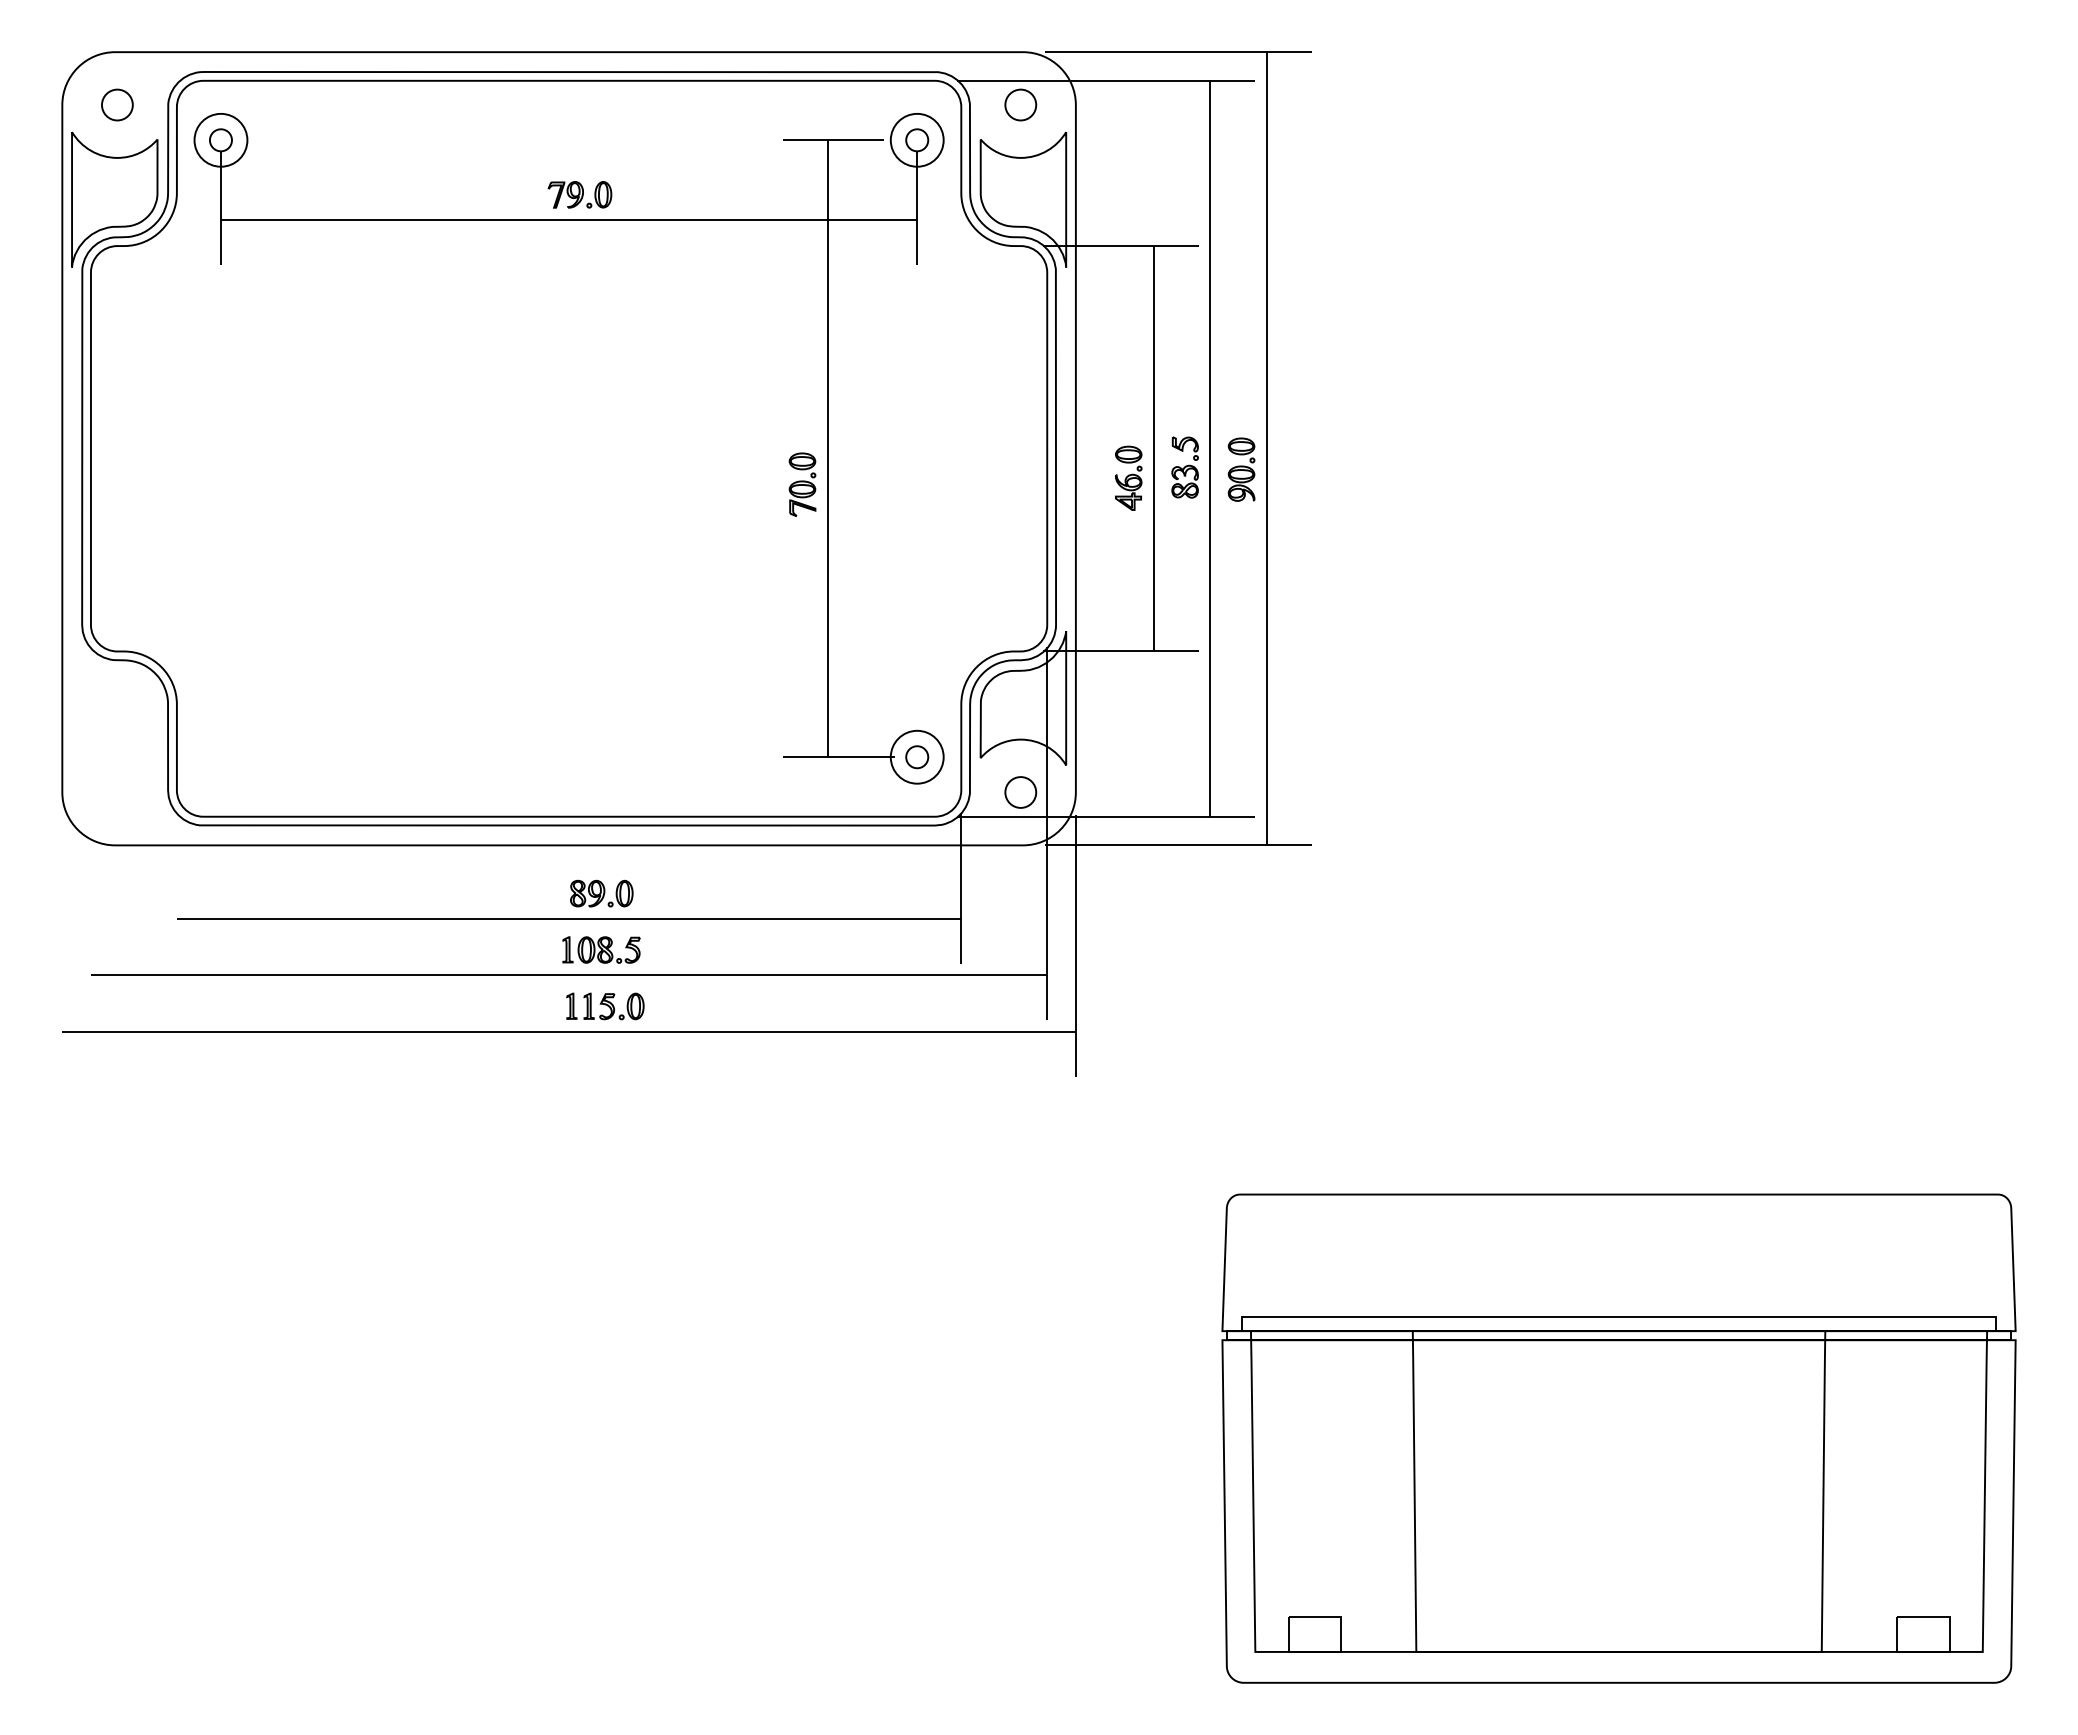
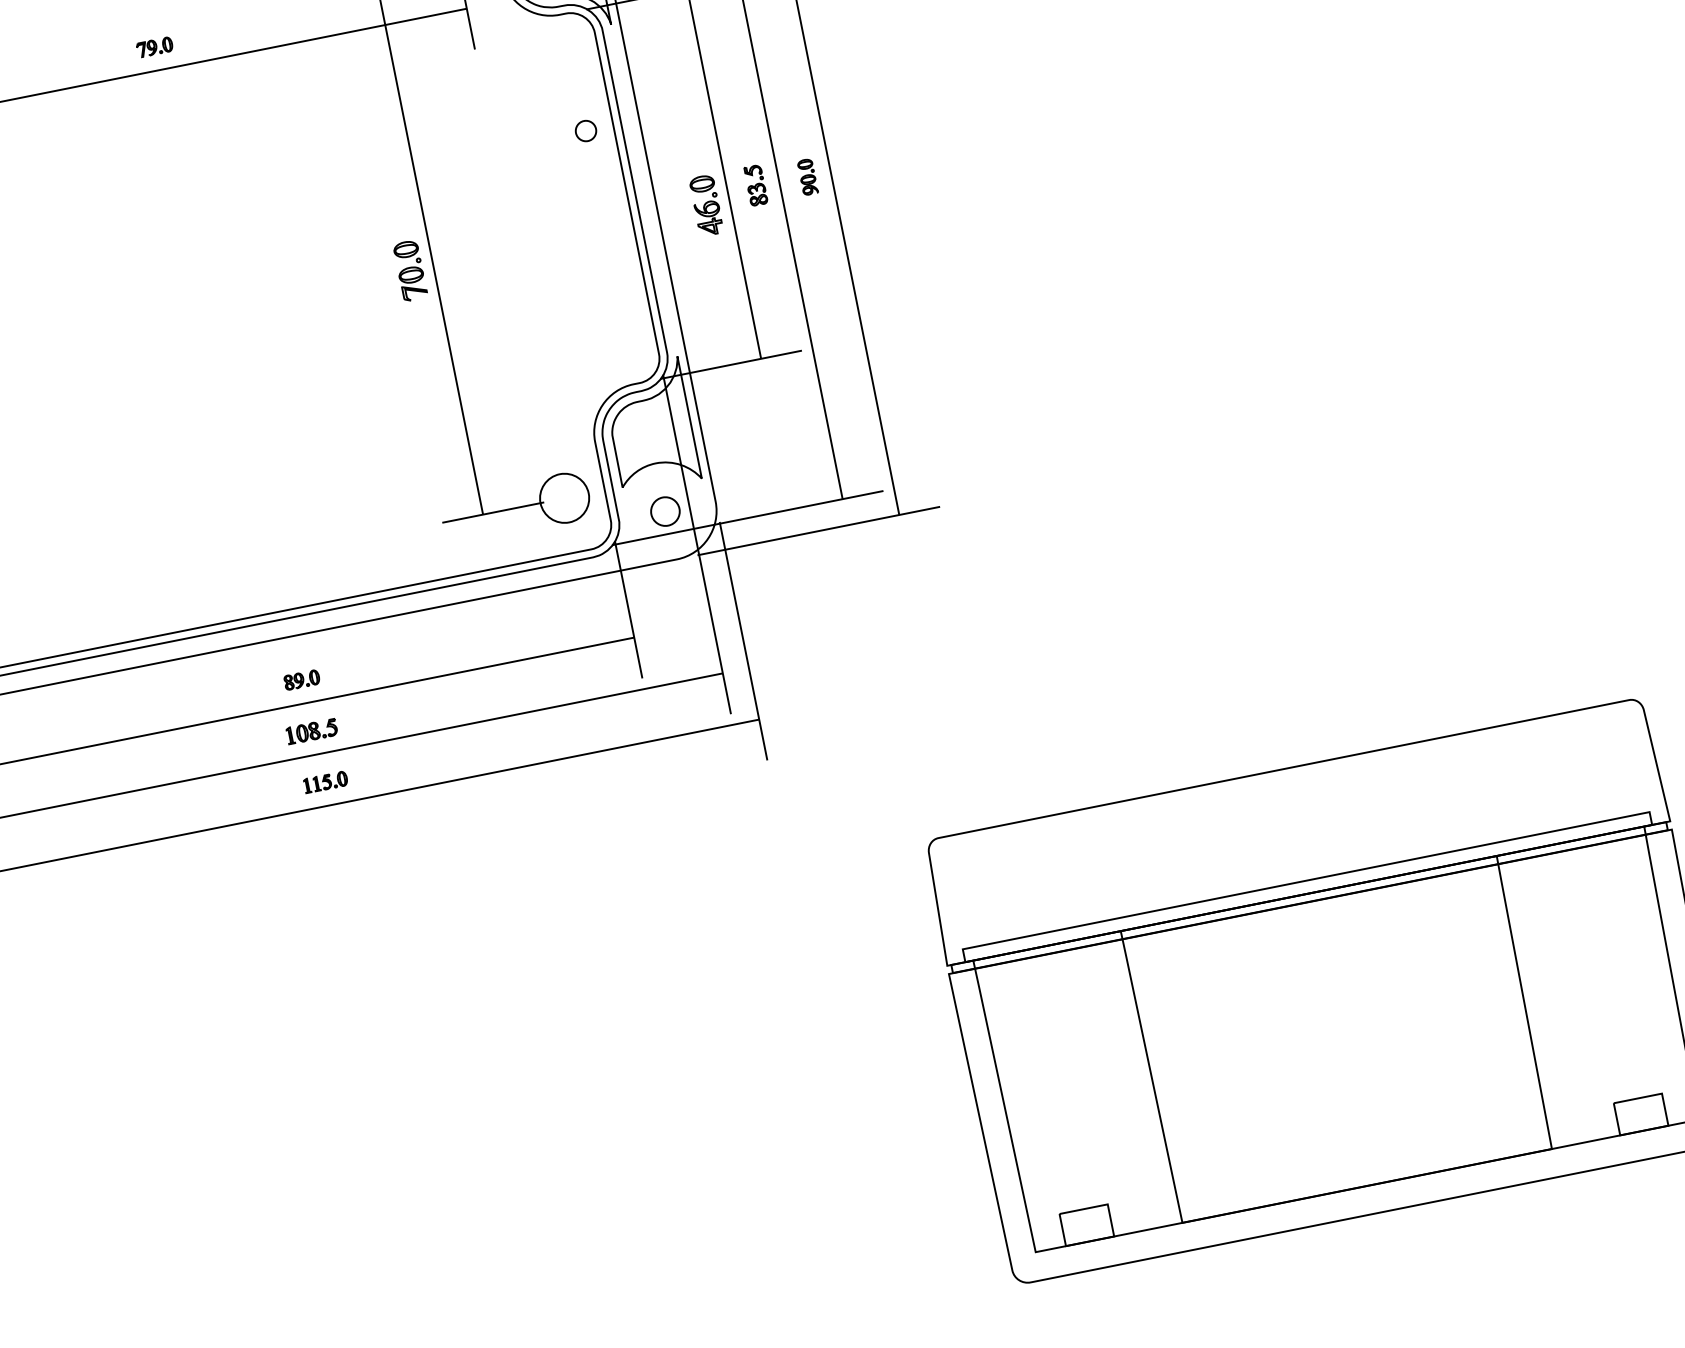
part: (579, 194) -> (154, 46), size x0.6
part: (1184, 467) -> (755, 185), size x0.7
part: (1241, 469) -> (807, 177), size x0.6
part: (917, 757) -> (586, 131), moved
part: (601, 893) -> (301, 680), size x0.6
part: (601, 949) -> (311, 731), size x0.7
part: (605, 1006) -> (325, 782), size x0.6

